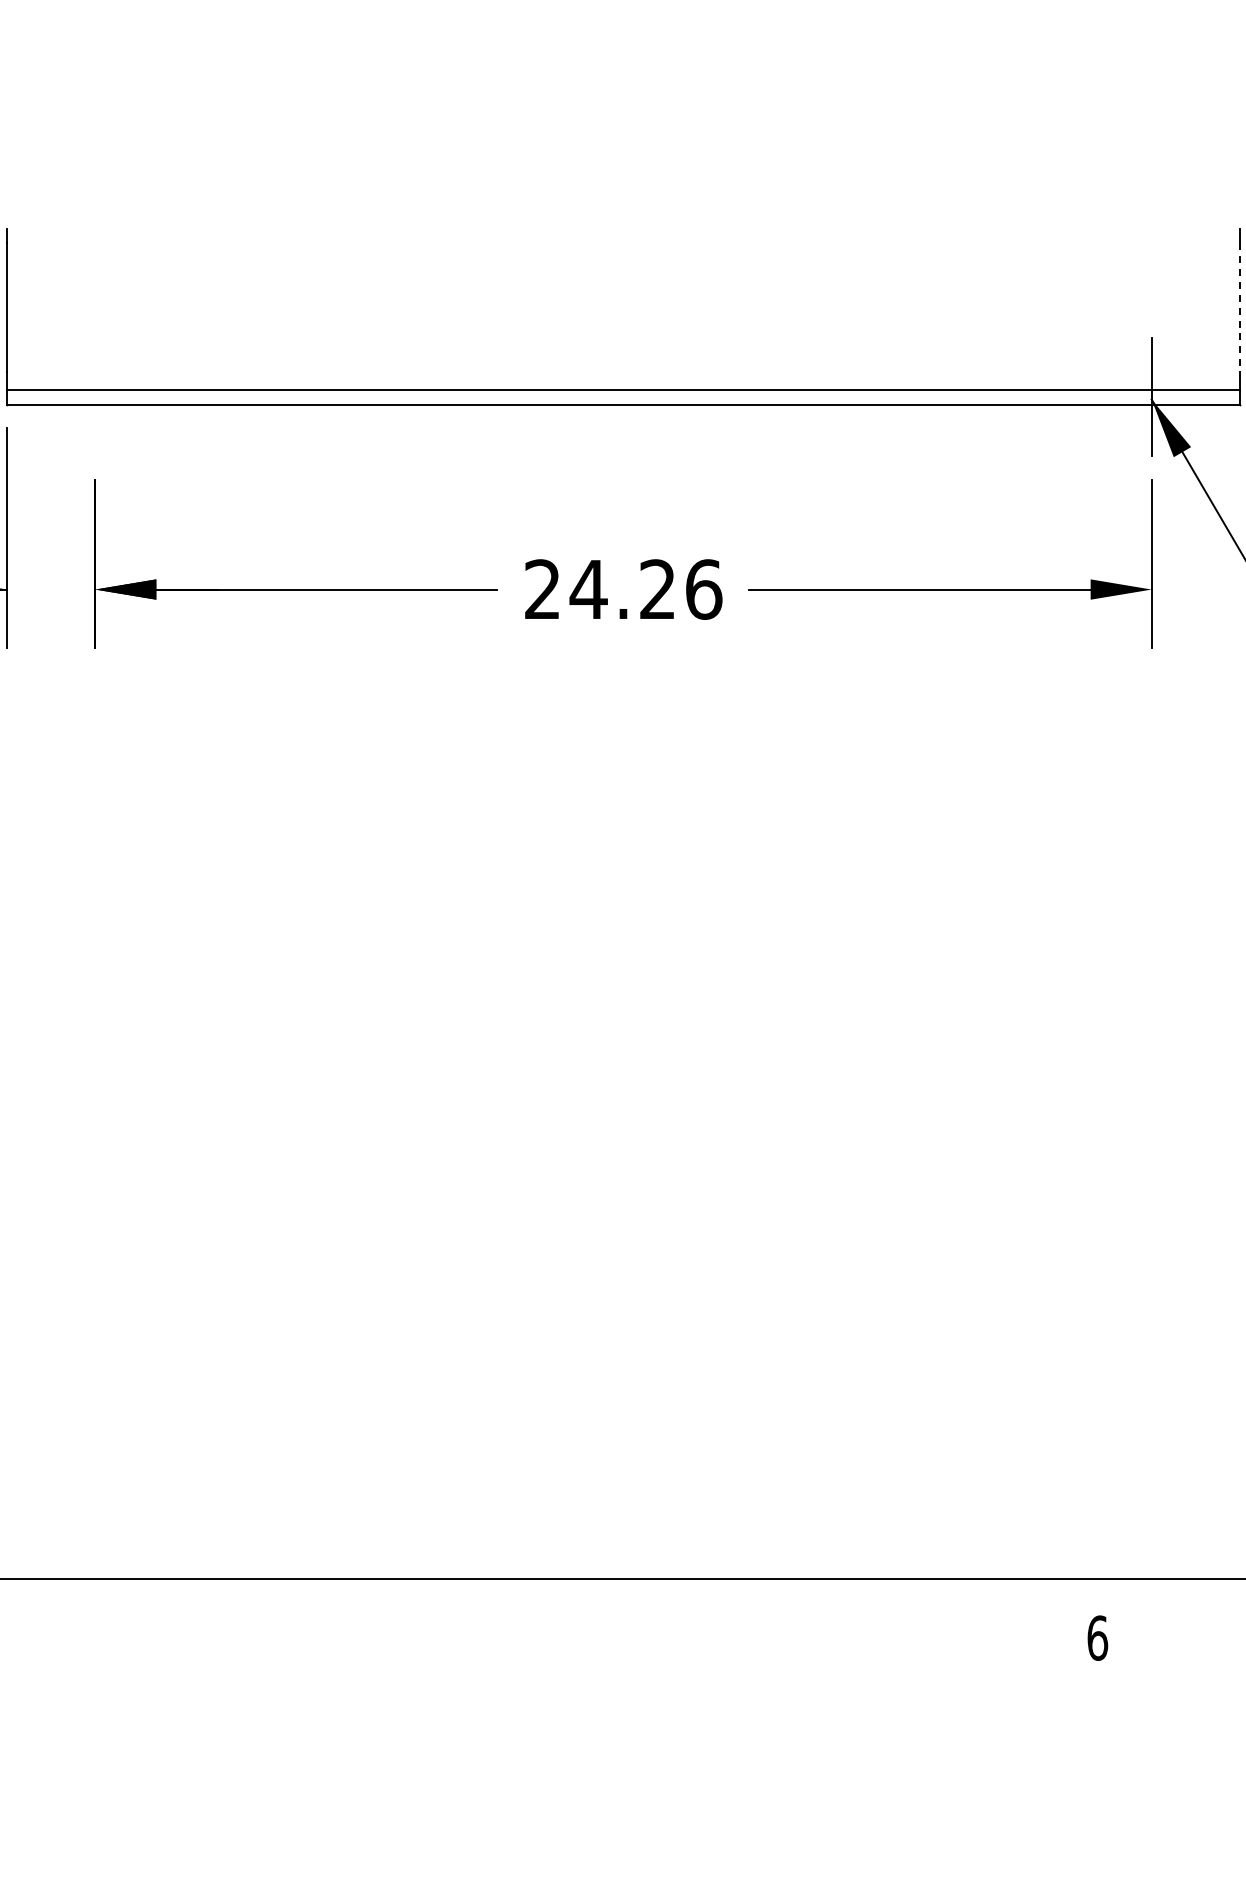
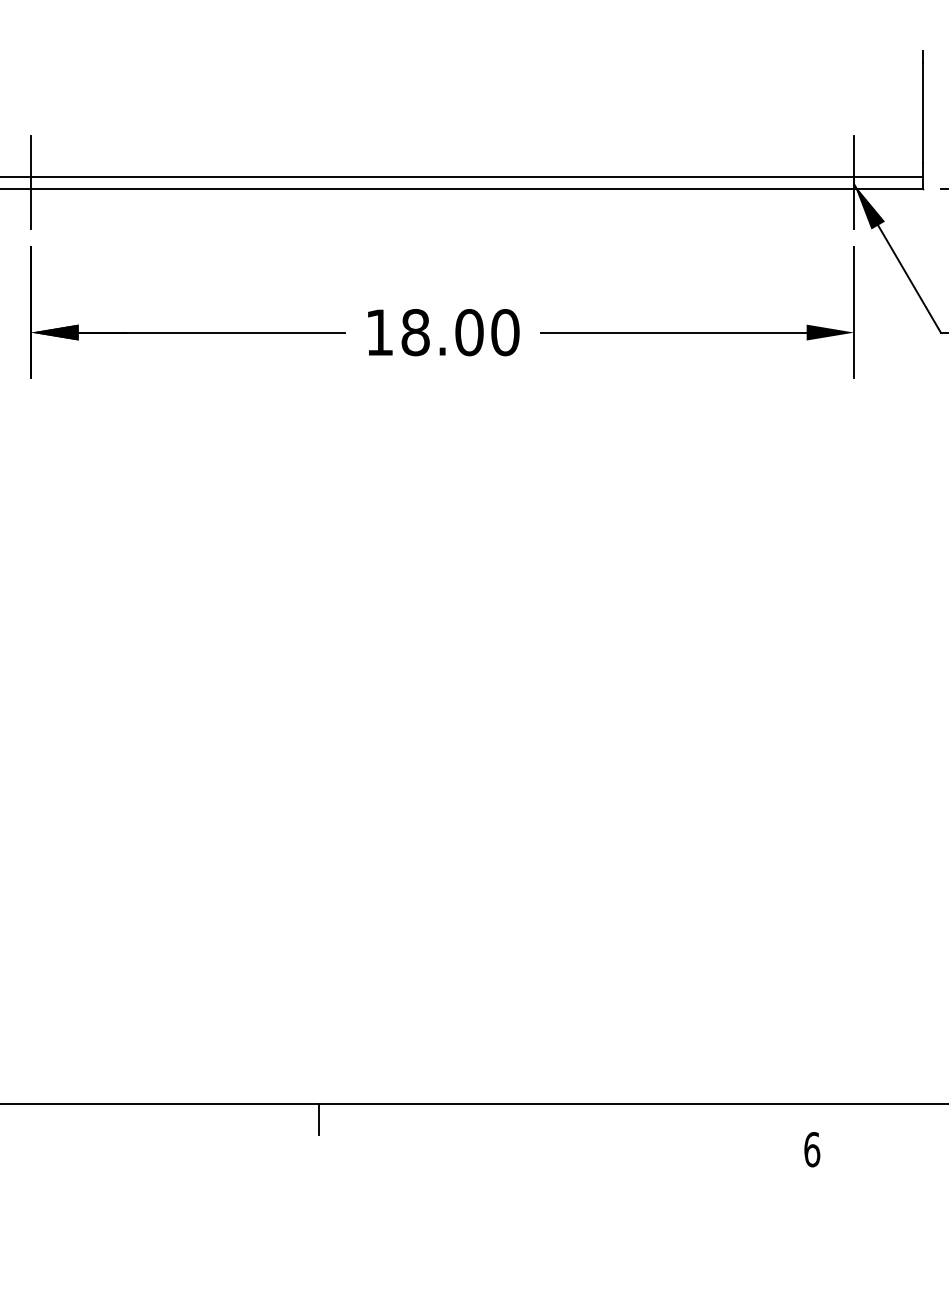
line: (1239, 308) -> (922, 113), dashed -> solid
line: (95, 396) -> (31, 182), added
text: (623, 589) -> (442, 332), 24.26 -> 18.00
line: (464, 1598) -> (318, 1118), added

